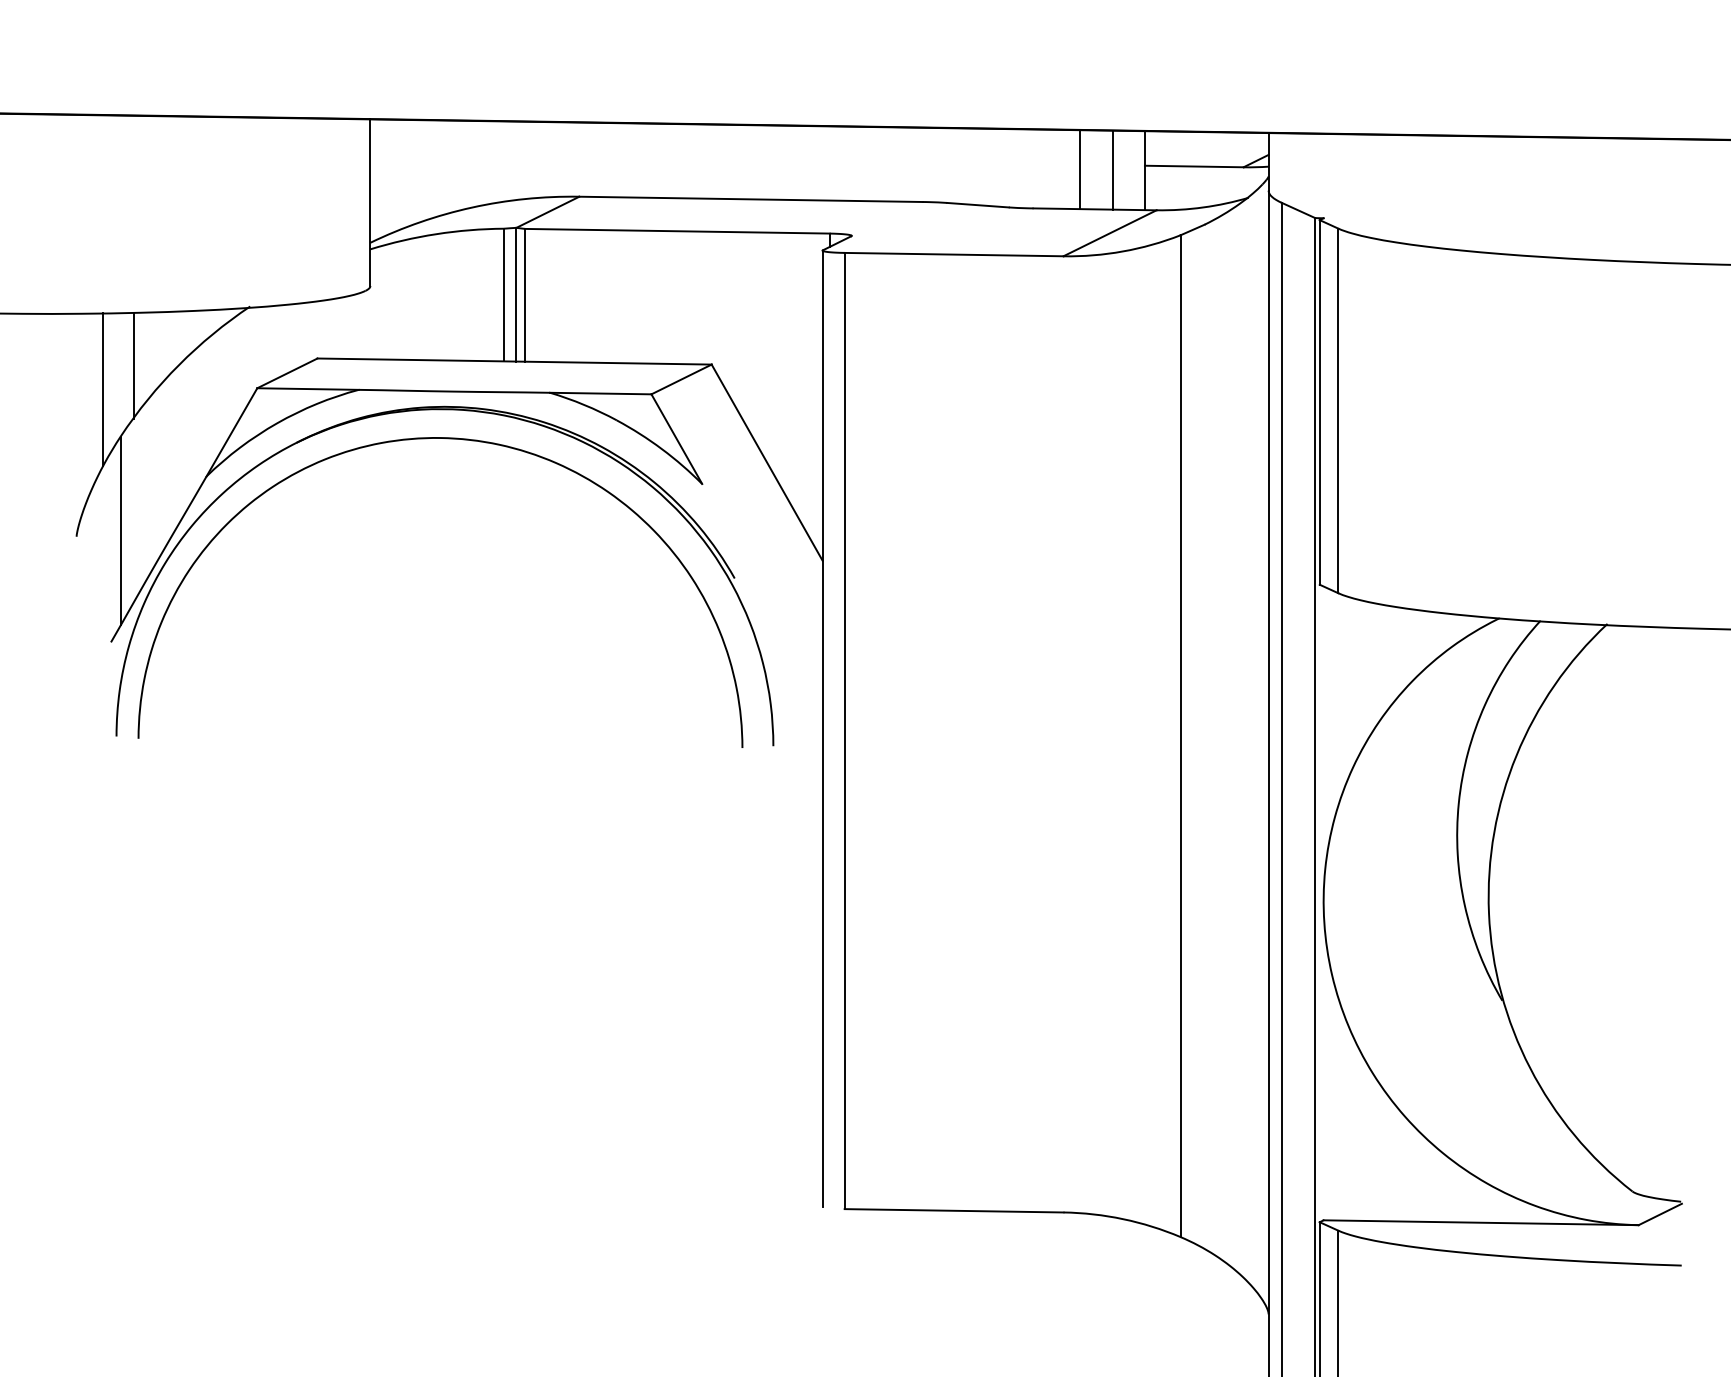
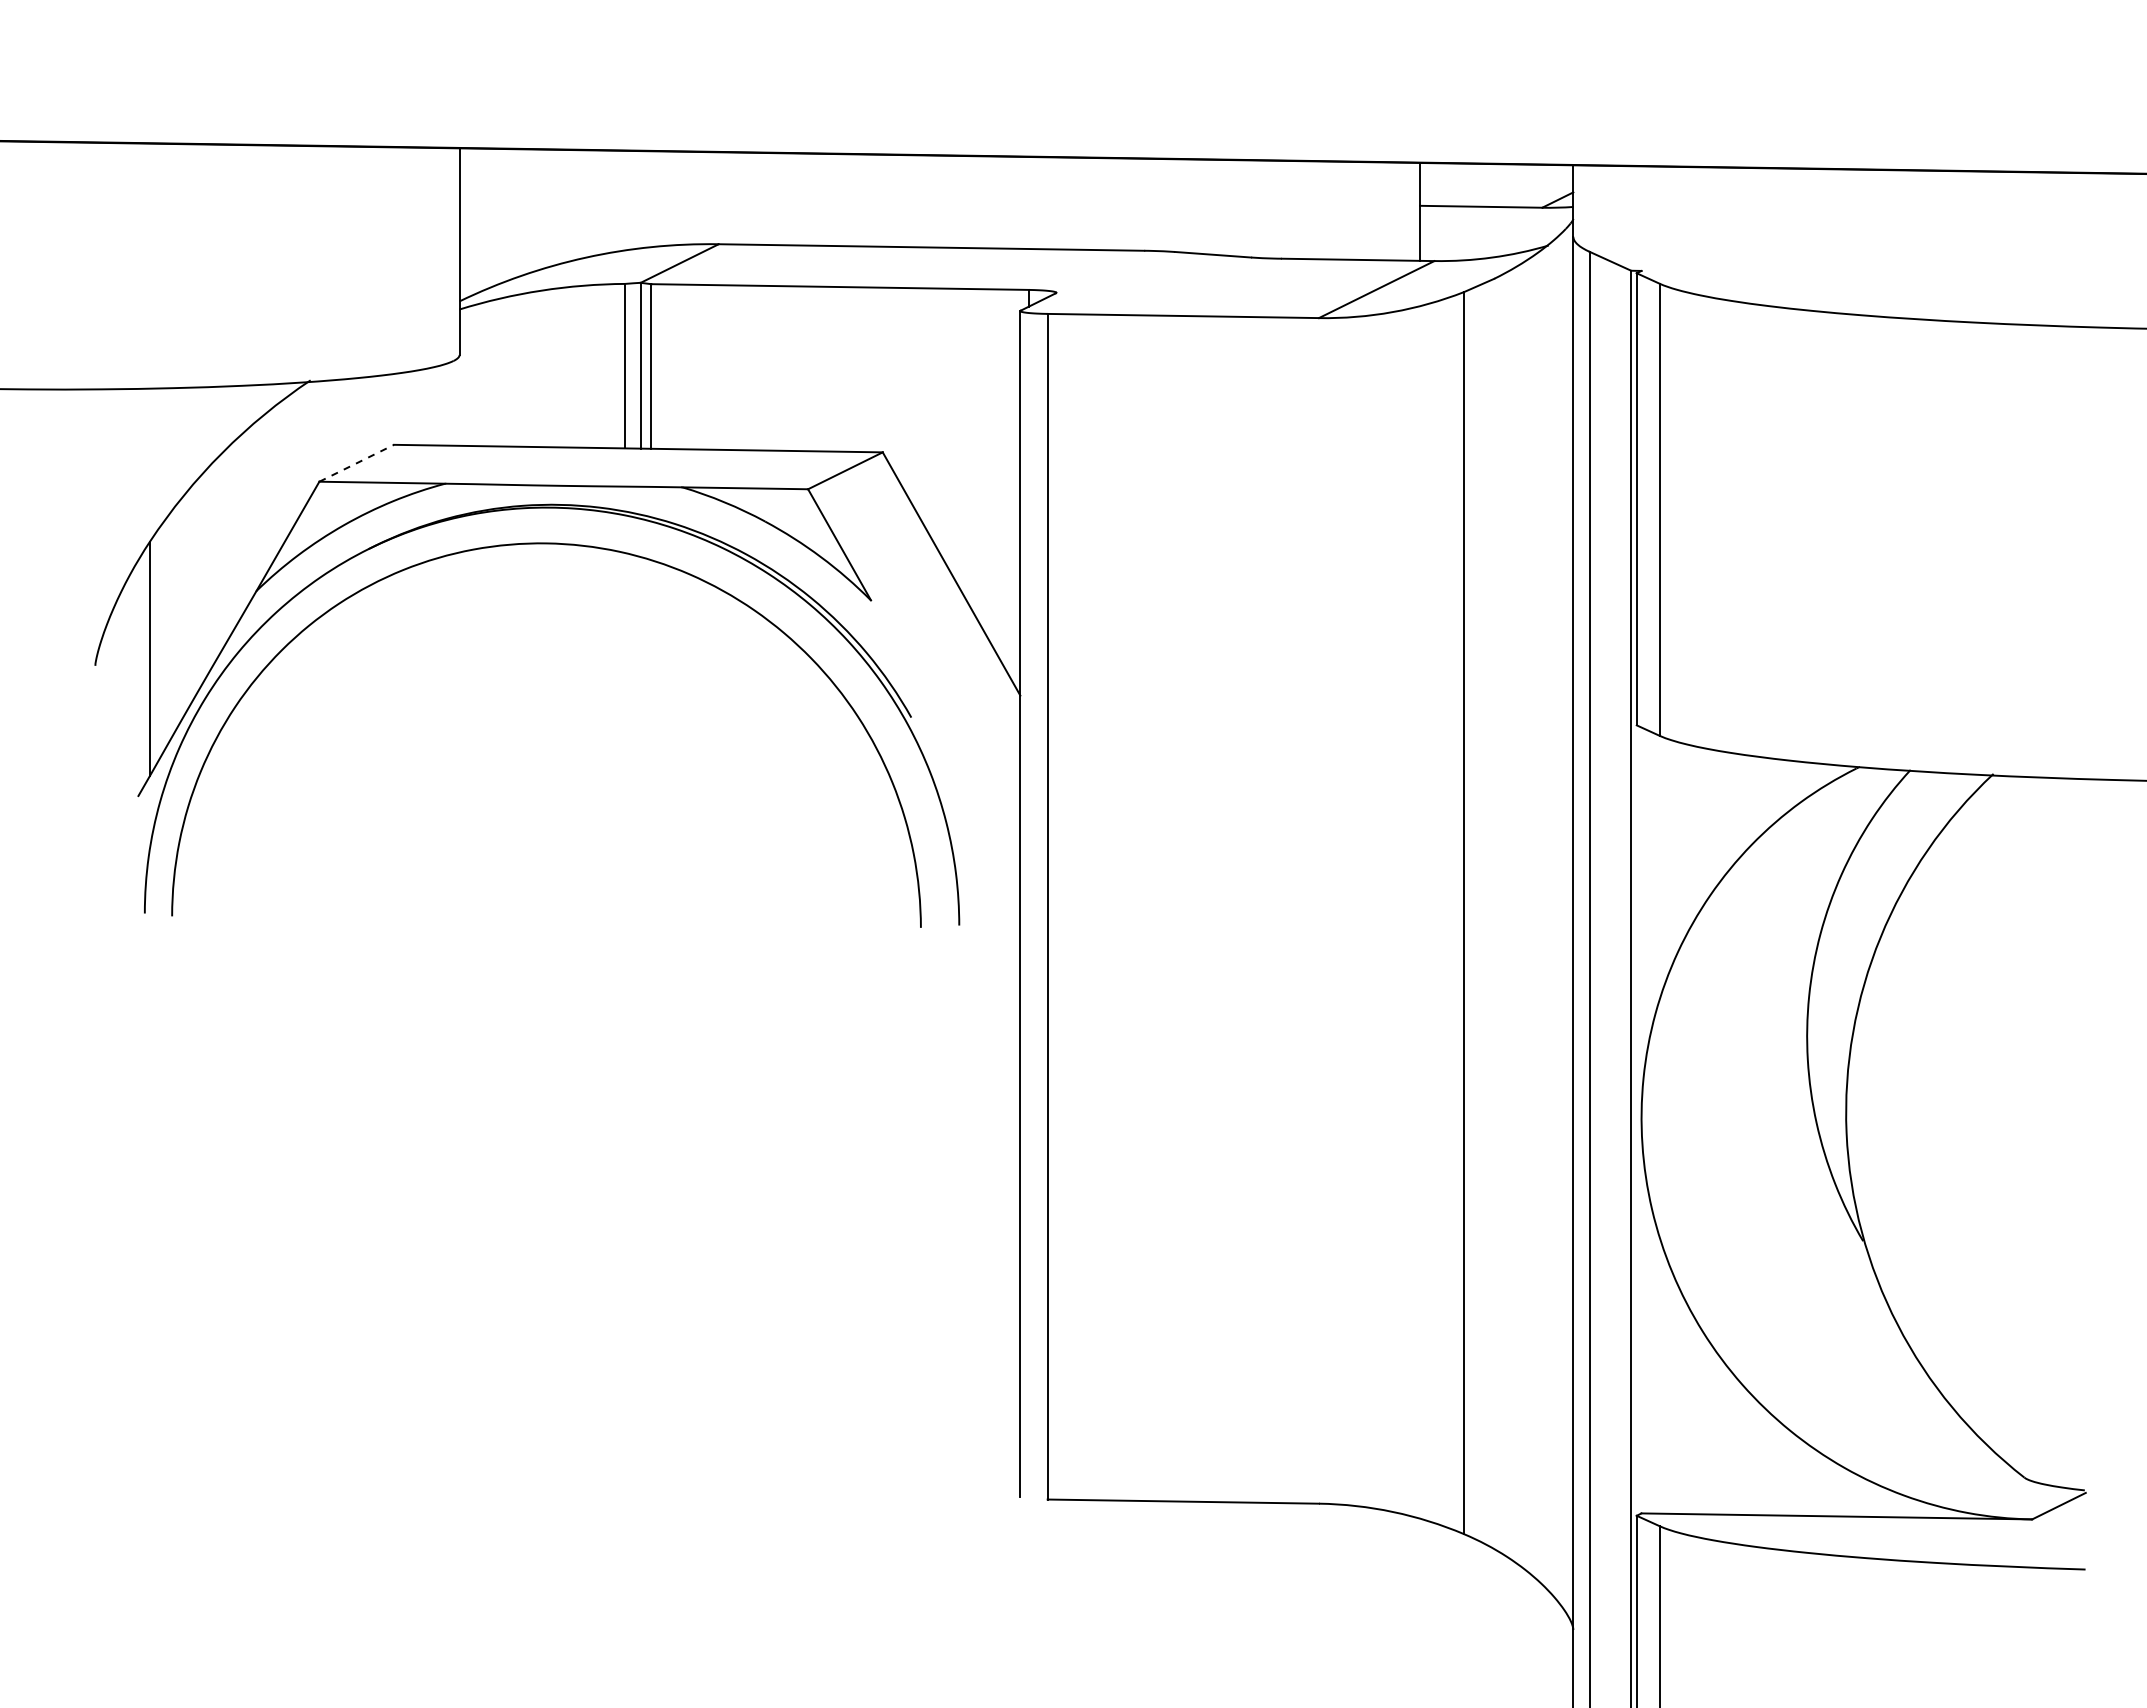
line: (1080, 169) -> (1339, 210), removed
line: (1112, 170) -> (1379, 211), removed
line: (134, 366) -> (166, 454), removed
line: (287, 373) -> (356, 463), solid -> dashed
line: (103, 389) -> (128, 483), removed

